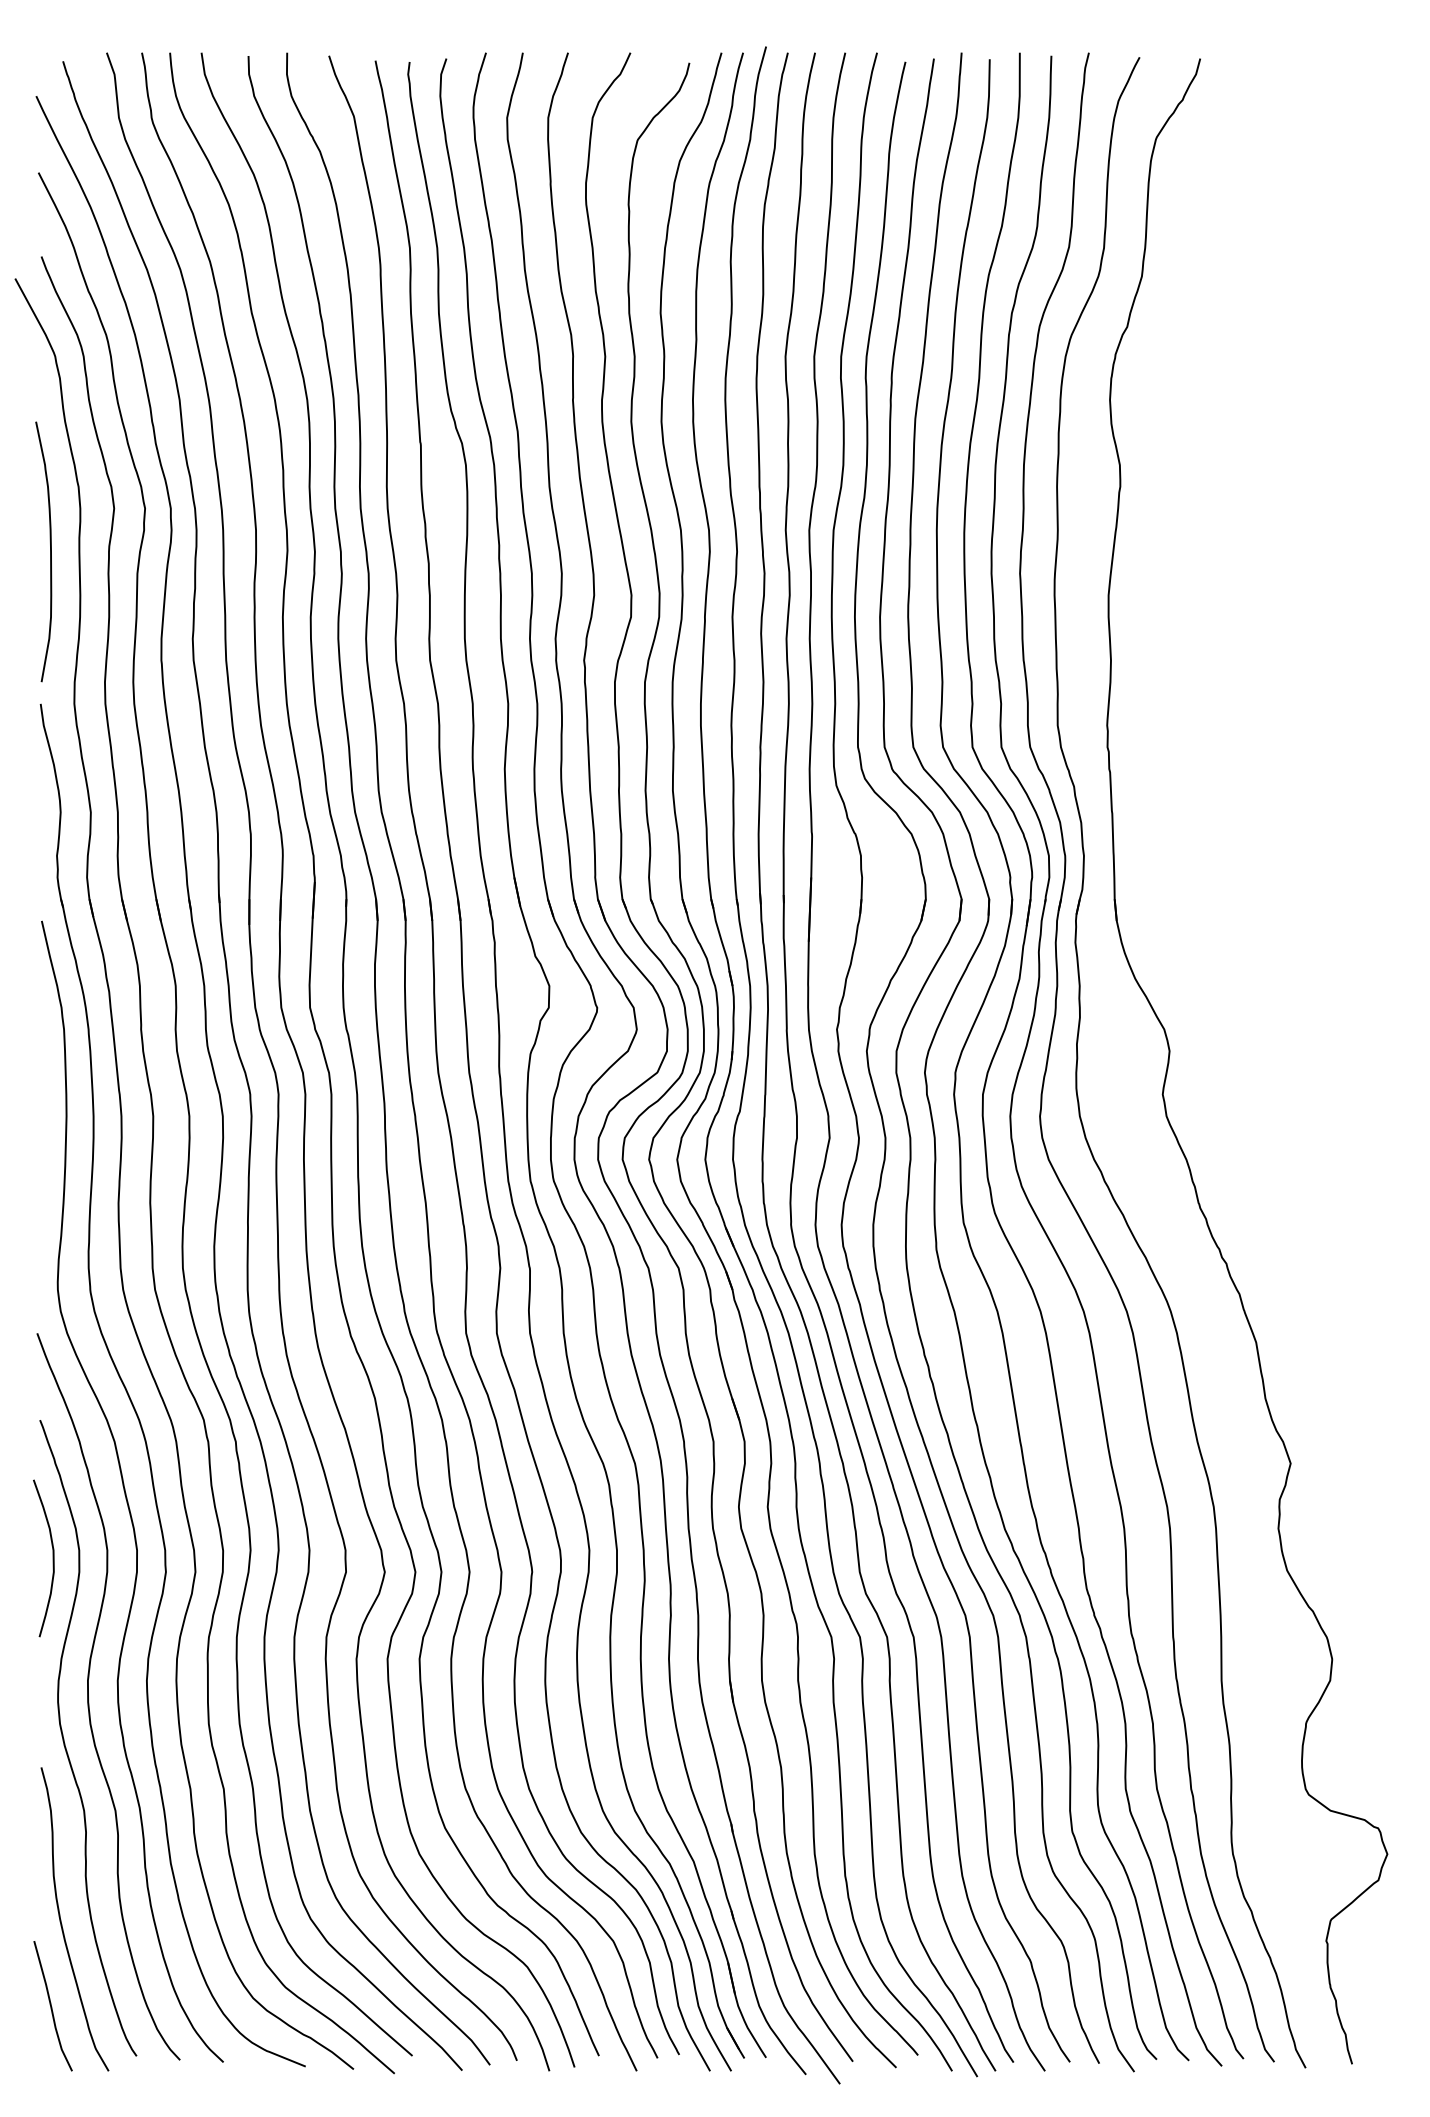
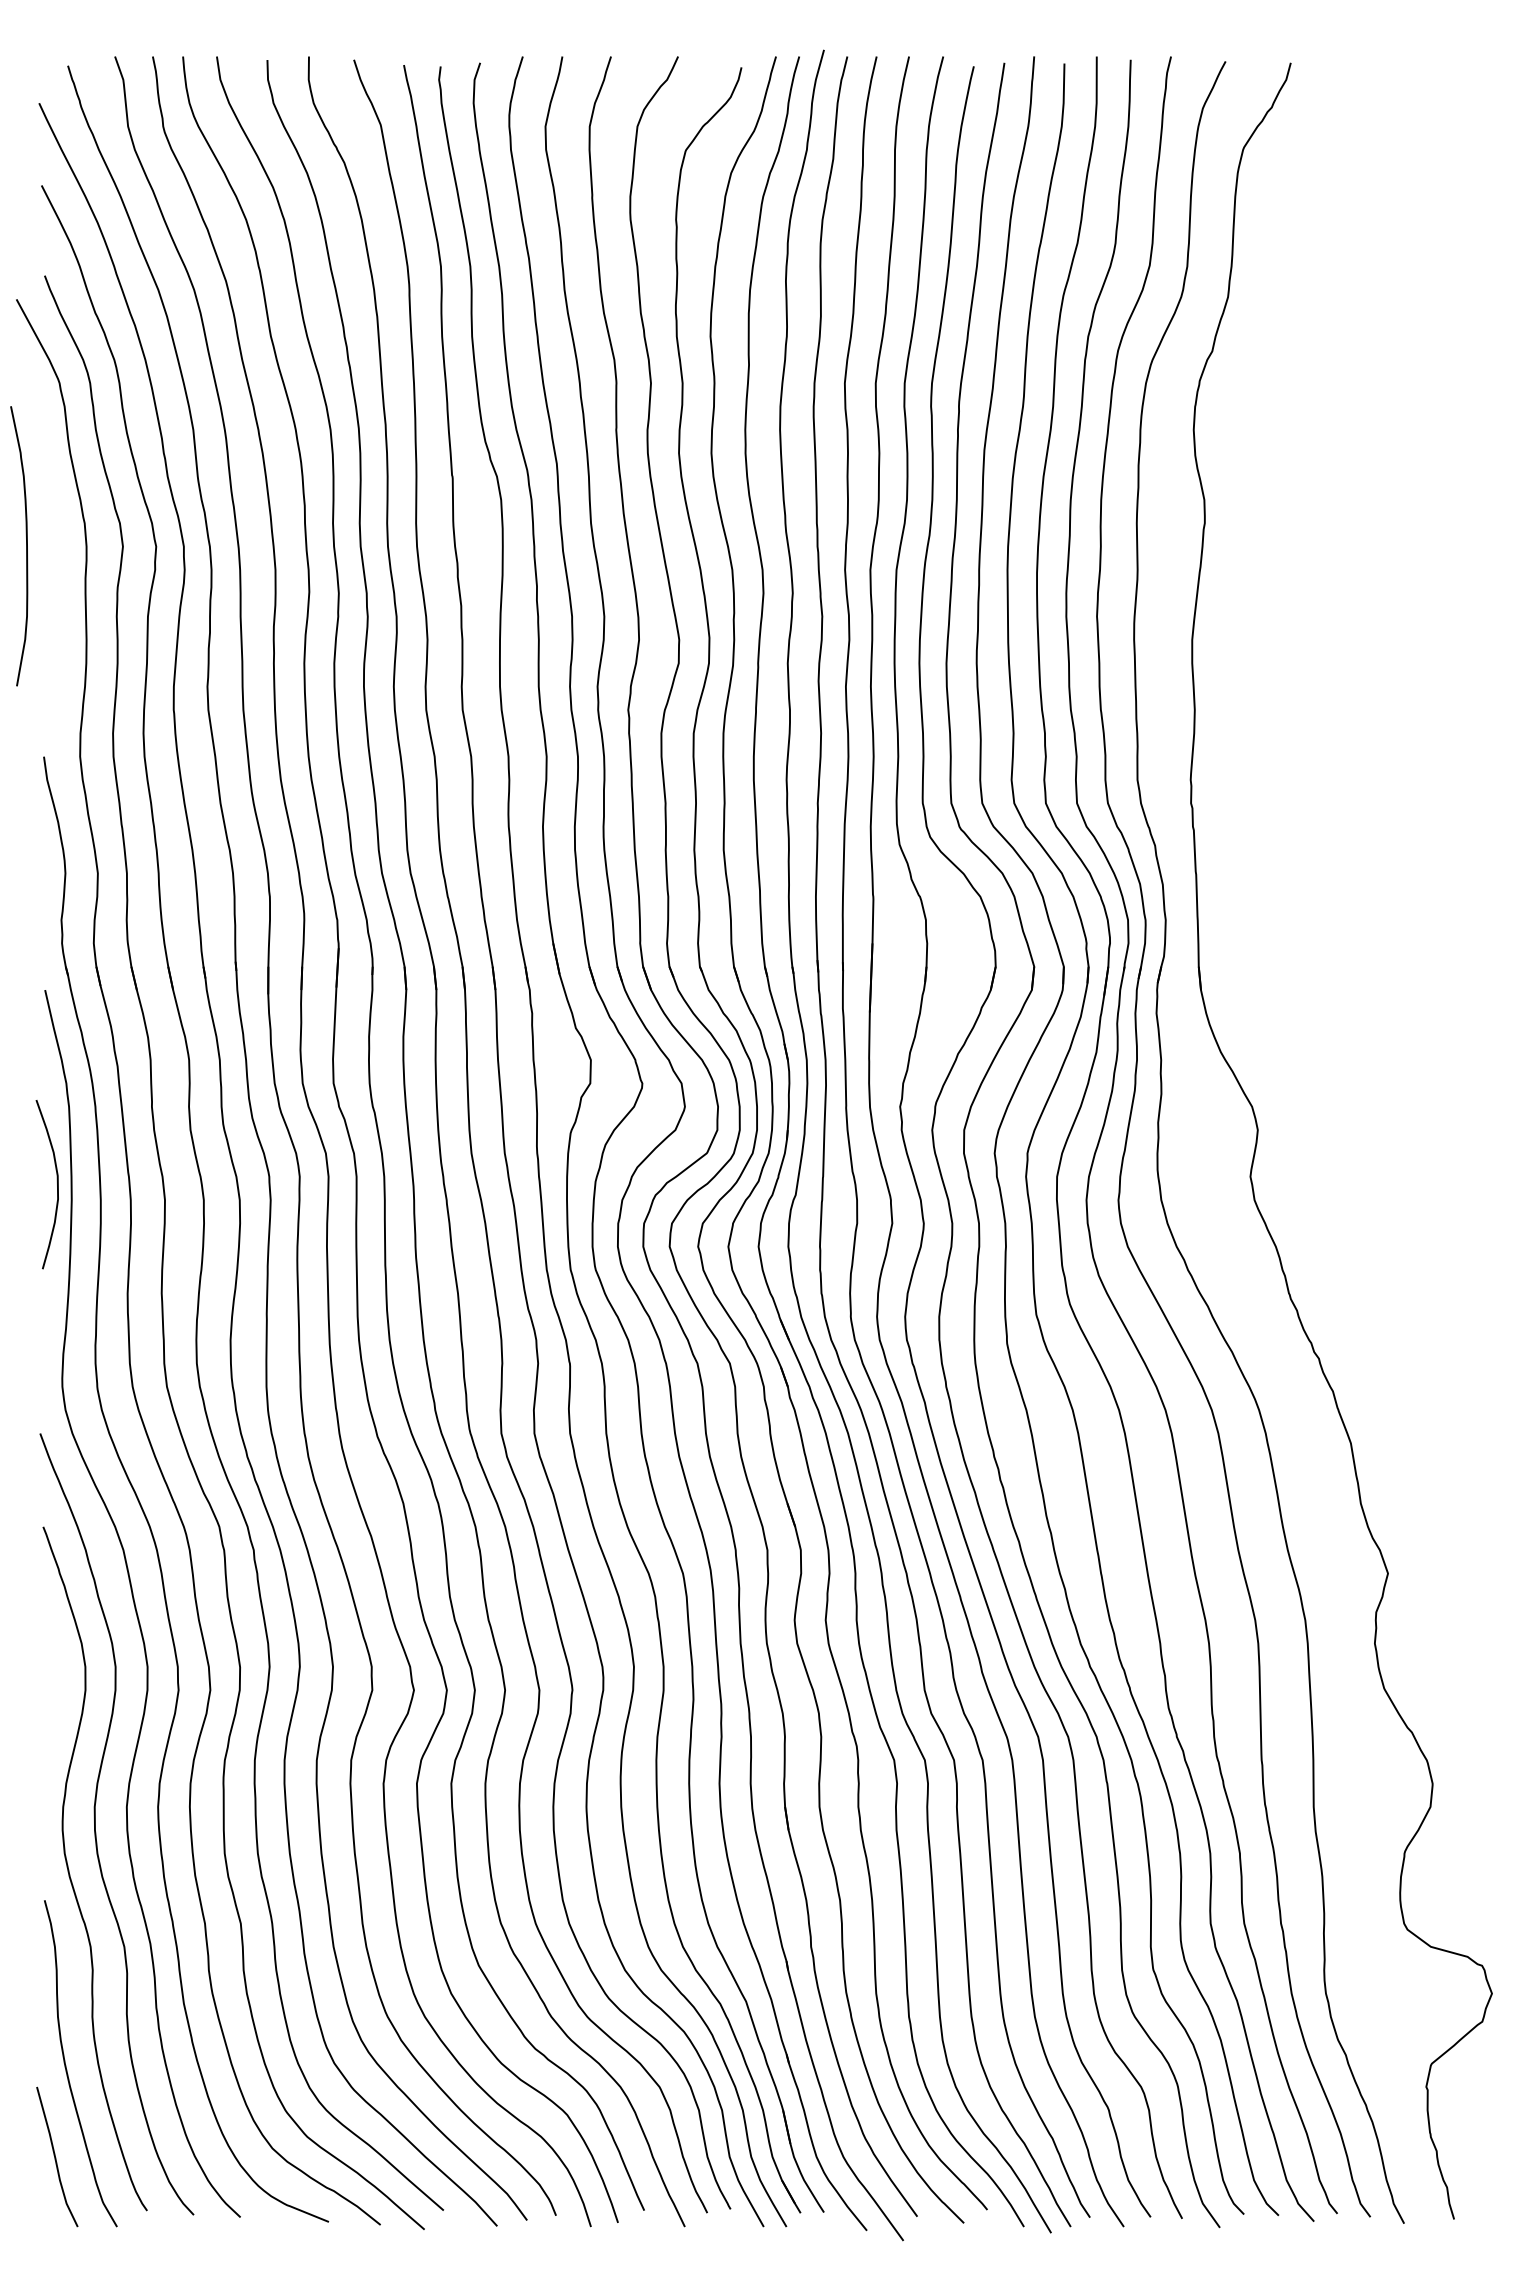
curve: (50, 552) -> (26, 546), moved
curve: (52, 1554) -> (56, 1180), moved

